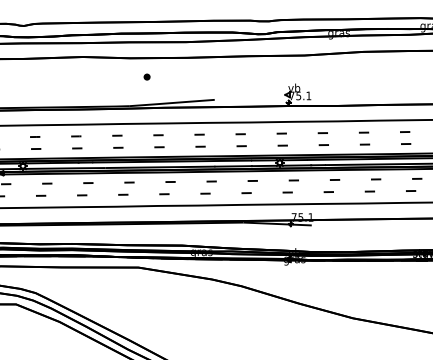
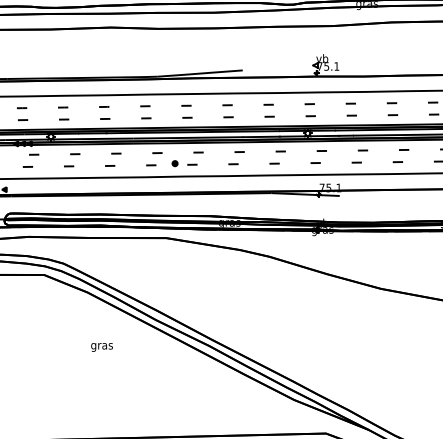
part: (146, 76) -> (174, 163), moved

